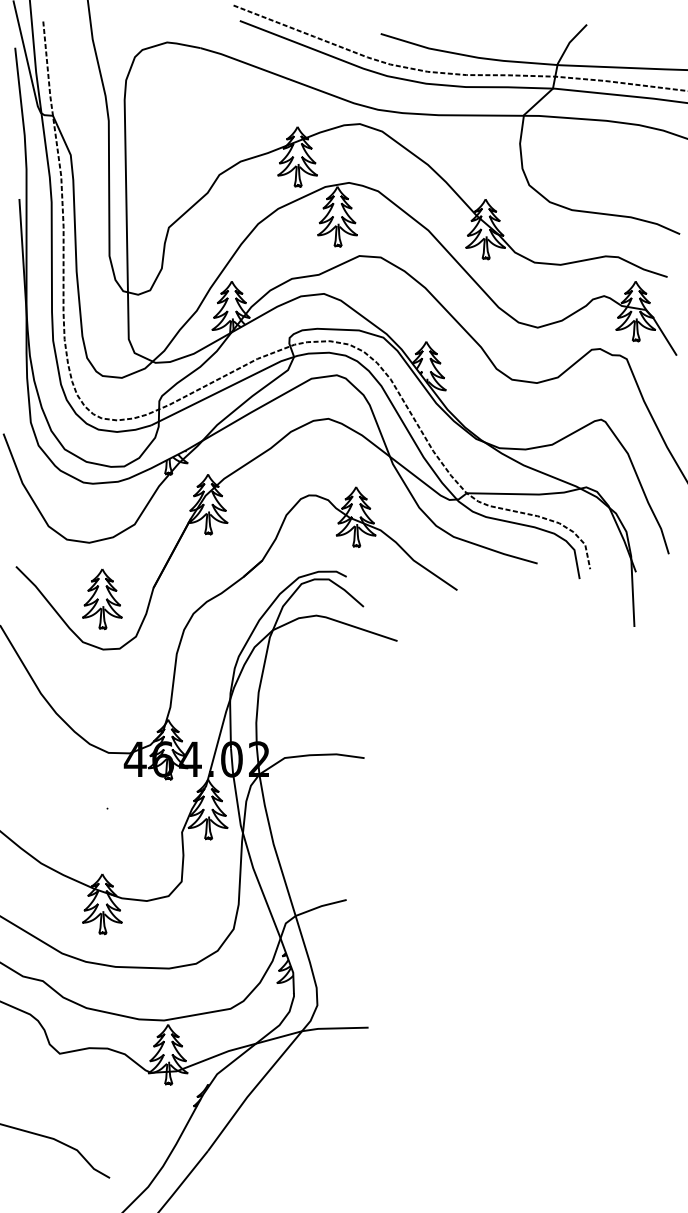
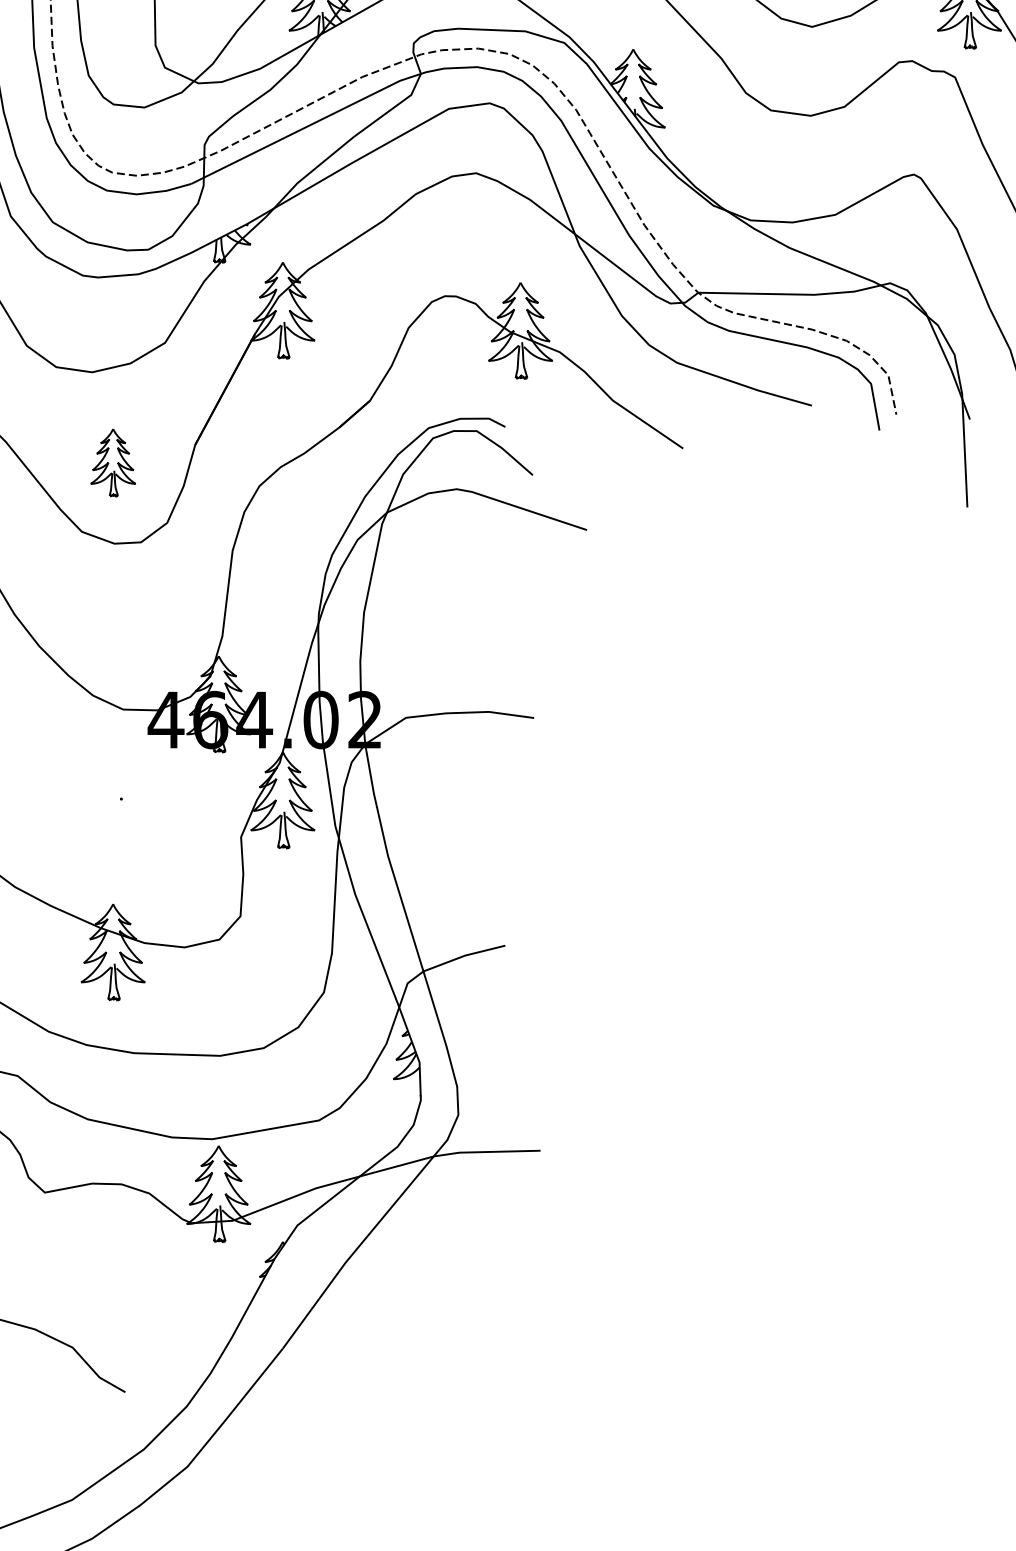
part: (102, 599) -> (113, 463), size x0.7

